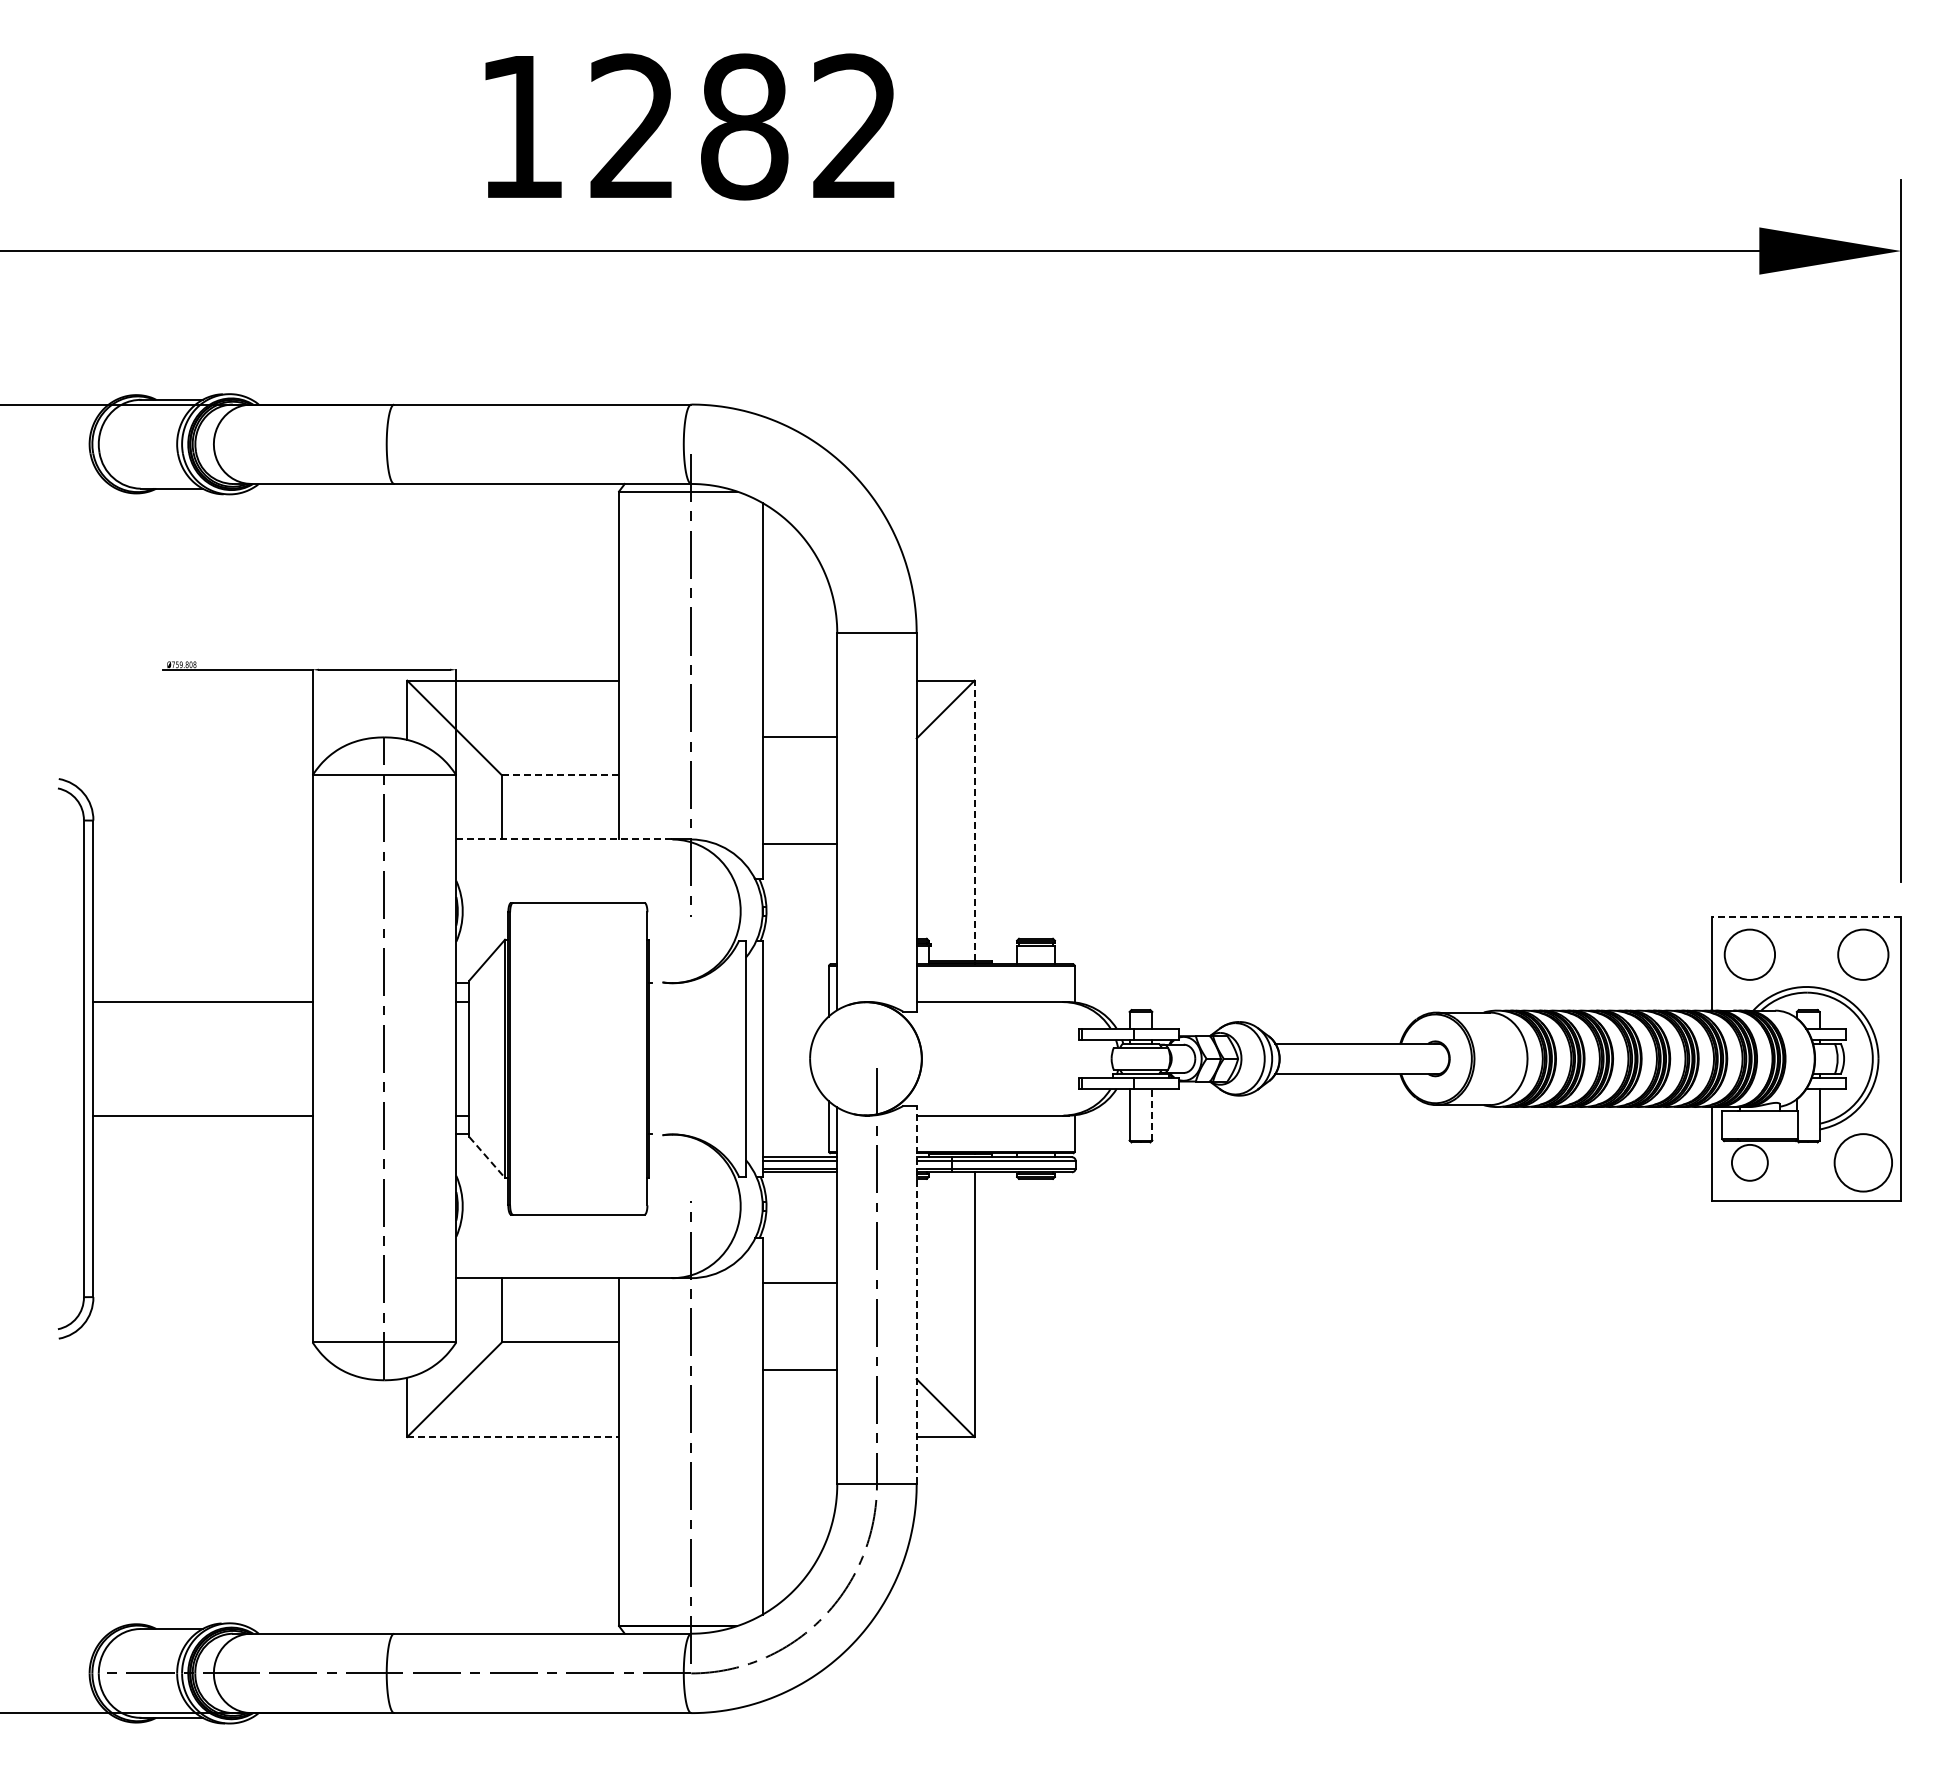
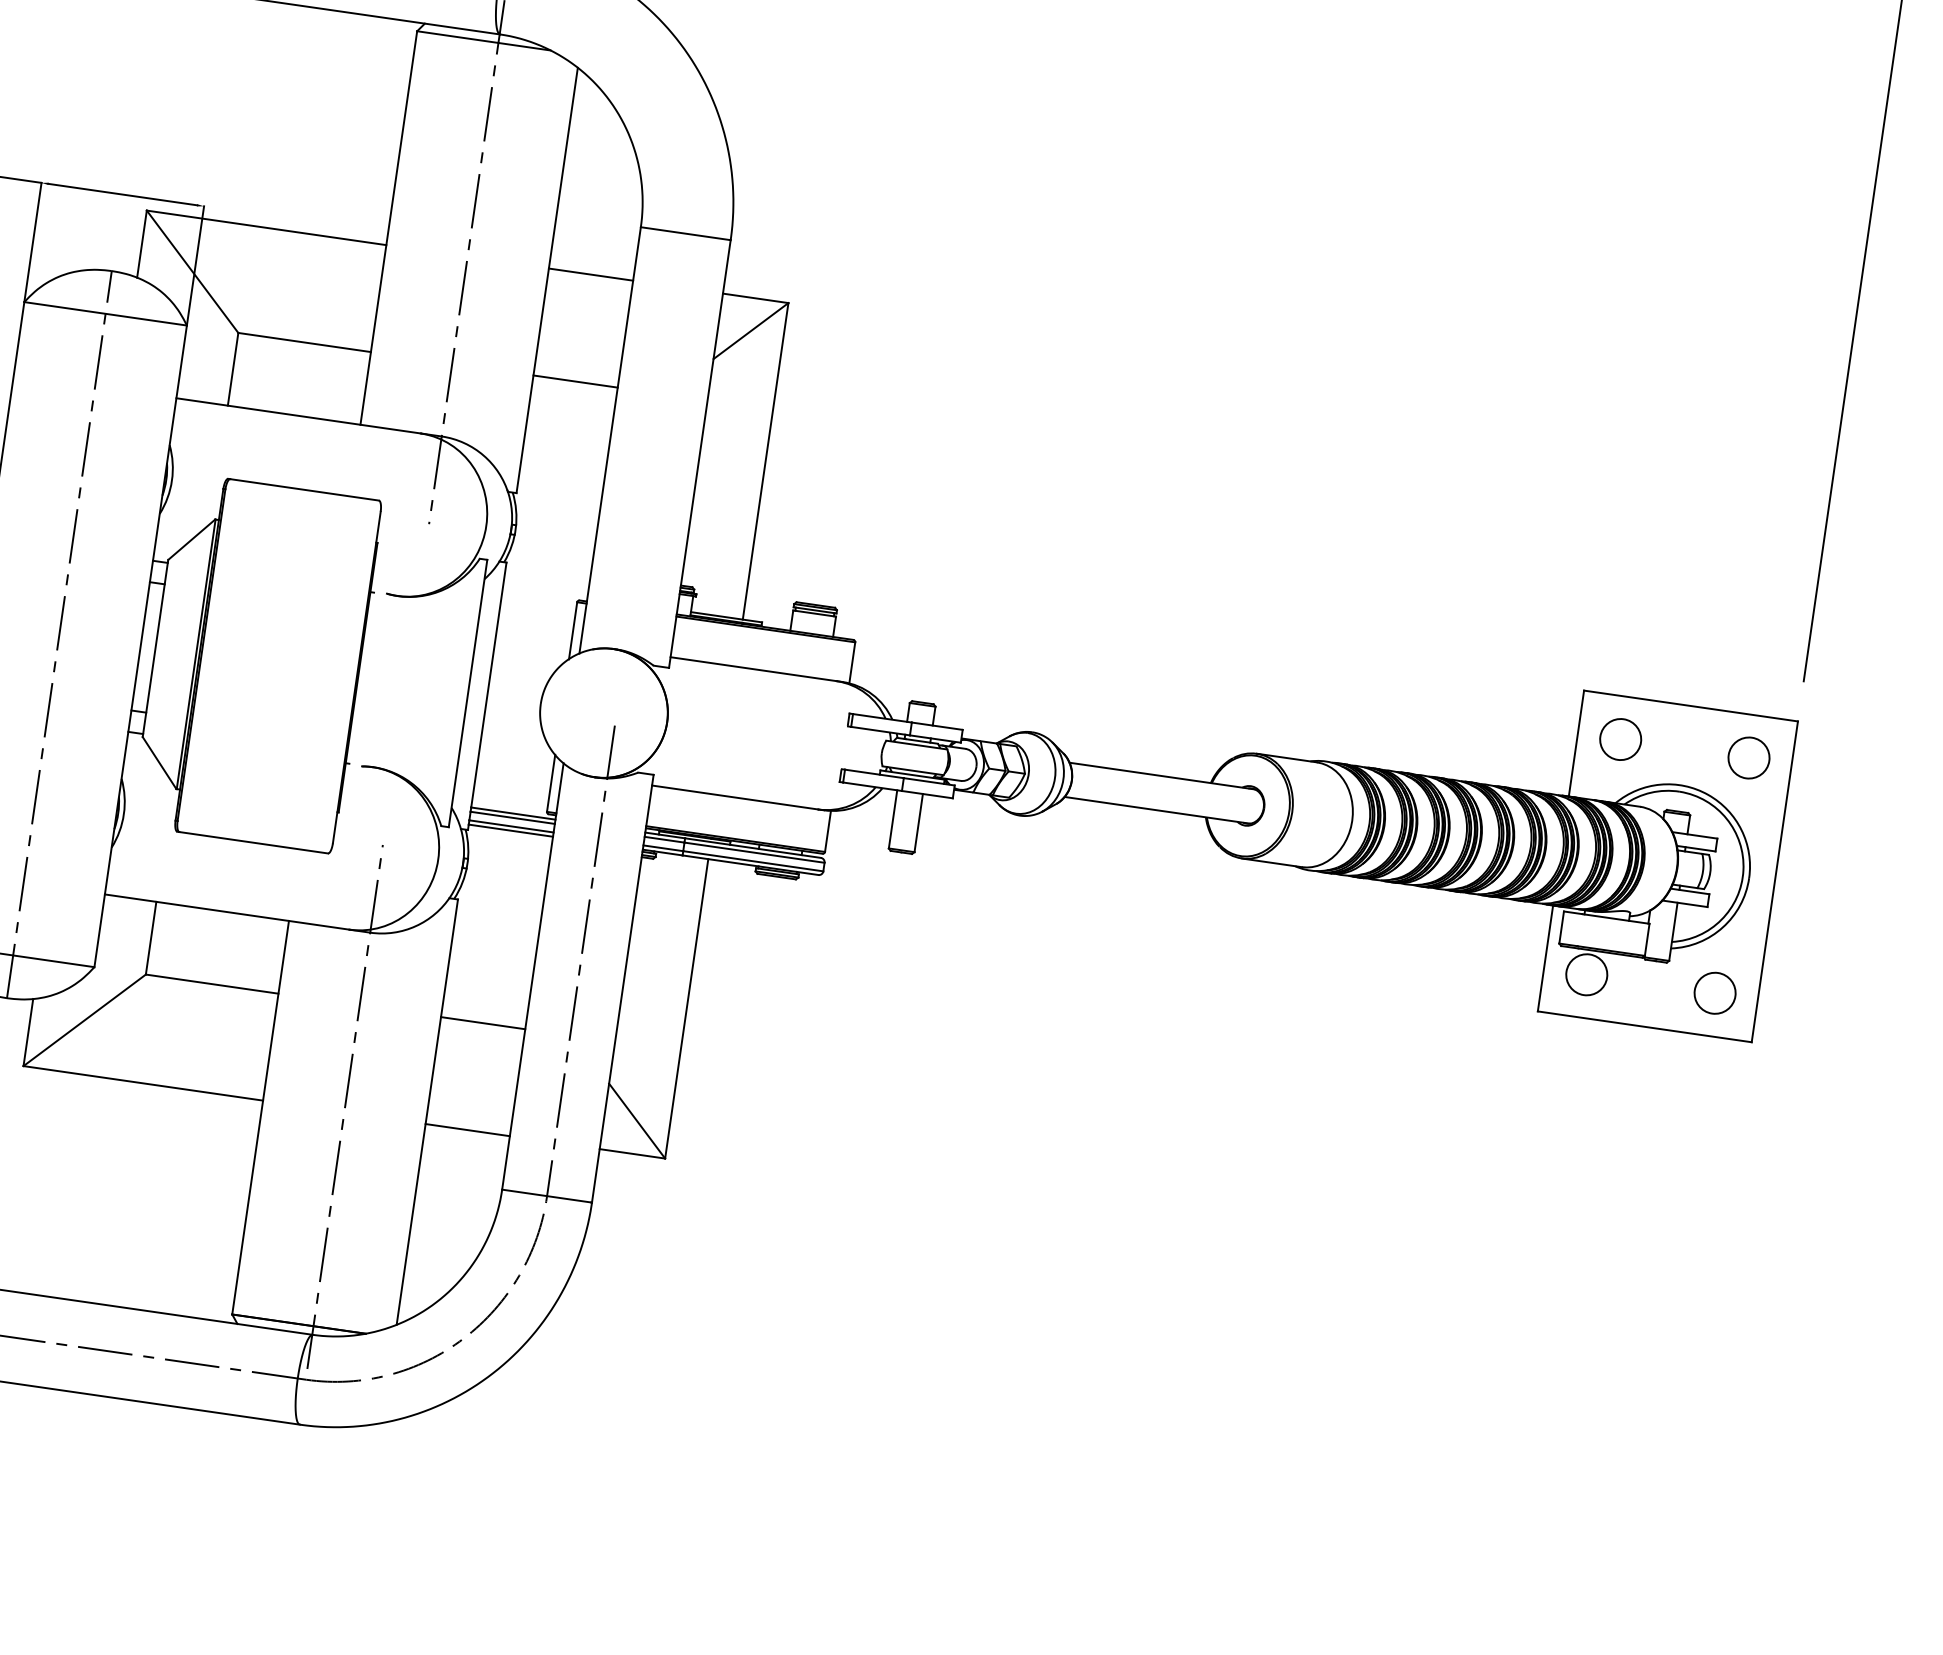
line: (799, 736) -> (590, 274), moved
line: (560, 775) -> (304, 342), dashed -> solid
line: (974, 820) -> (765, 461), dashed -> solid
line: (563, 839) -> (297, 415), dashed -> solid
line: (799, 844) -> (574, 381), moved
line: (1806, 917) -> (1690, 706), dashed -> solid
circle: (1749, 954) -> (1620, 739), size x0.71
circle: (1863, 954) -> (1749, 757), size x0.71
line: (1152, 1114) -> (918, 822), dashed -> solid
line: (487, 1157) -> (159, 763), dashed -> solid
circle: (1863, 1162) -> (1715, 992), size x0.62
line: (799, 1283) -> (482, 1023), moved
line: (916, 1294) -> (622, 987), dashed -> solid
line: (799, 1370) -> (467, 1130), moved
line: (513, 1437) -> (143, 1083), dashed -> solid

